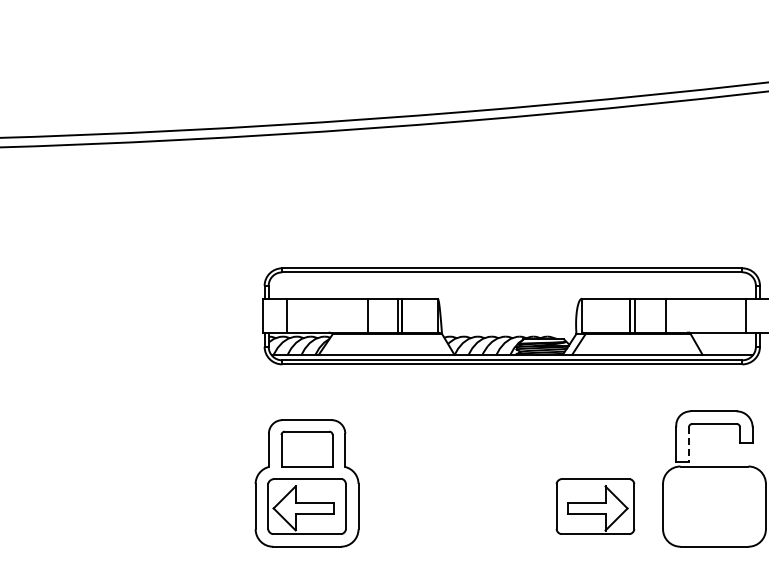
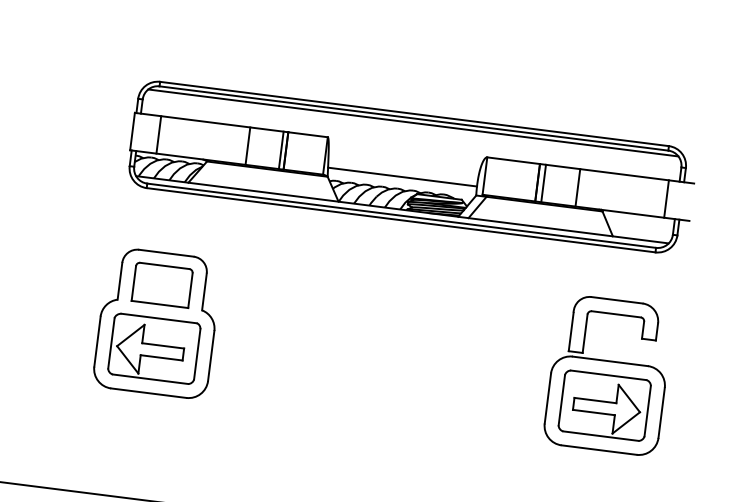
line: (512, 276) -> (413, 123), added
line: (508, 325) -> (402, 176), added
line: (688, 445) -> (584, 334), dashed -> solid
part: (595, 506) -> (604, 405), moved

